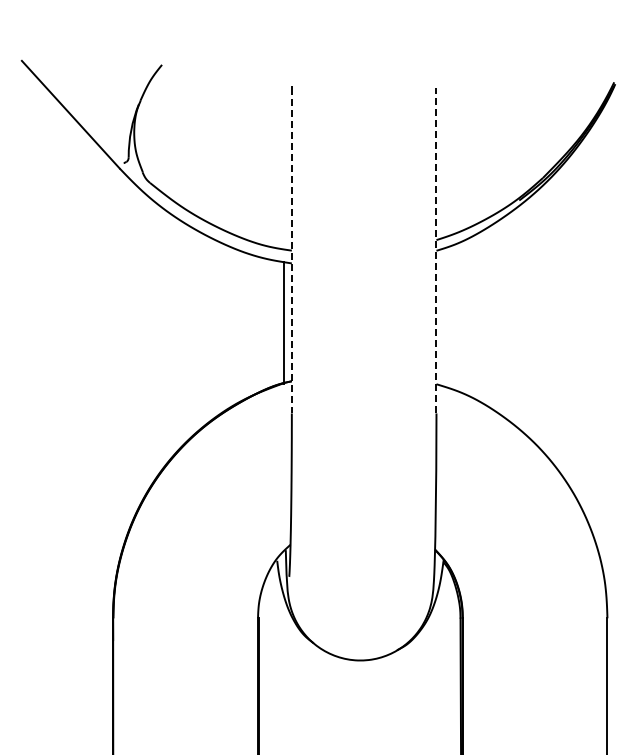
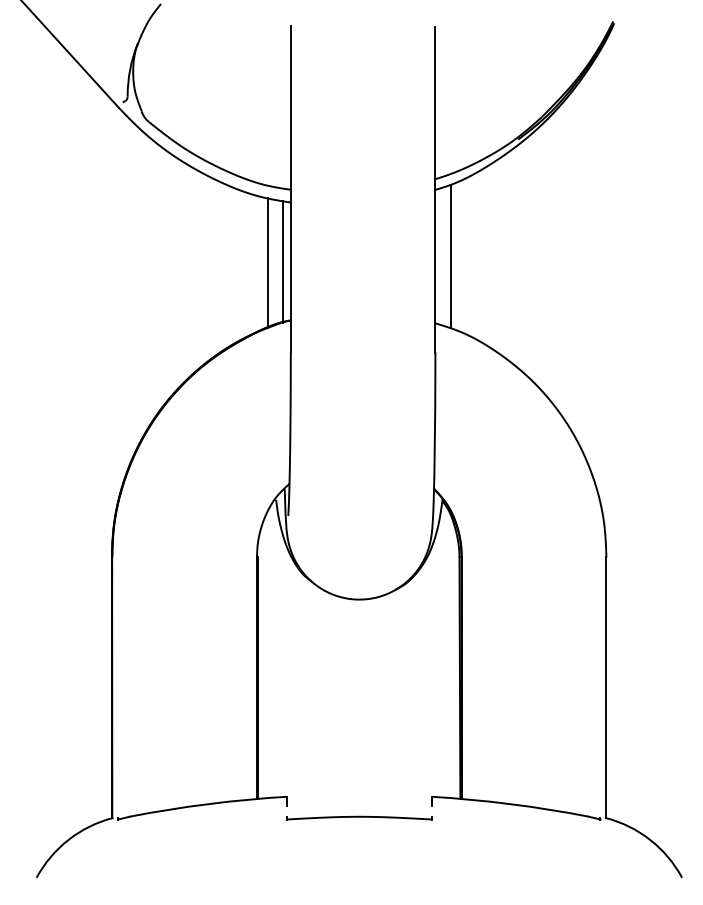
line: (291, 250) -> (290, 189), dashed -> solid
line: (436, 250) -> (435, 189), dashed -> solid
line: (451, 317) -> (450, 256), added
line: (269, 324) -> (268, 263), added

